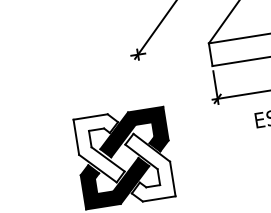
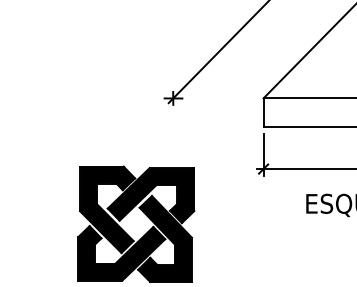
fill: (100, 149) -> (107, 209), added
fill: (148, 165) -> (164, 238), added

